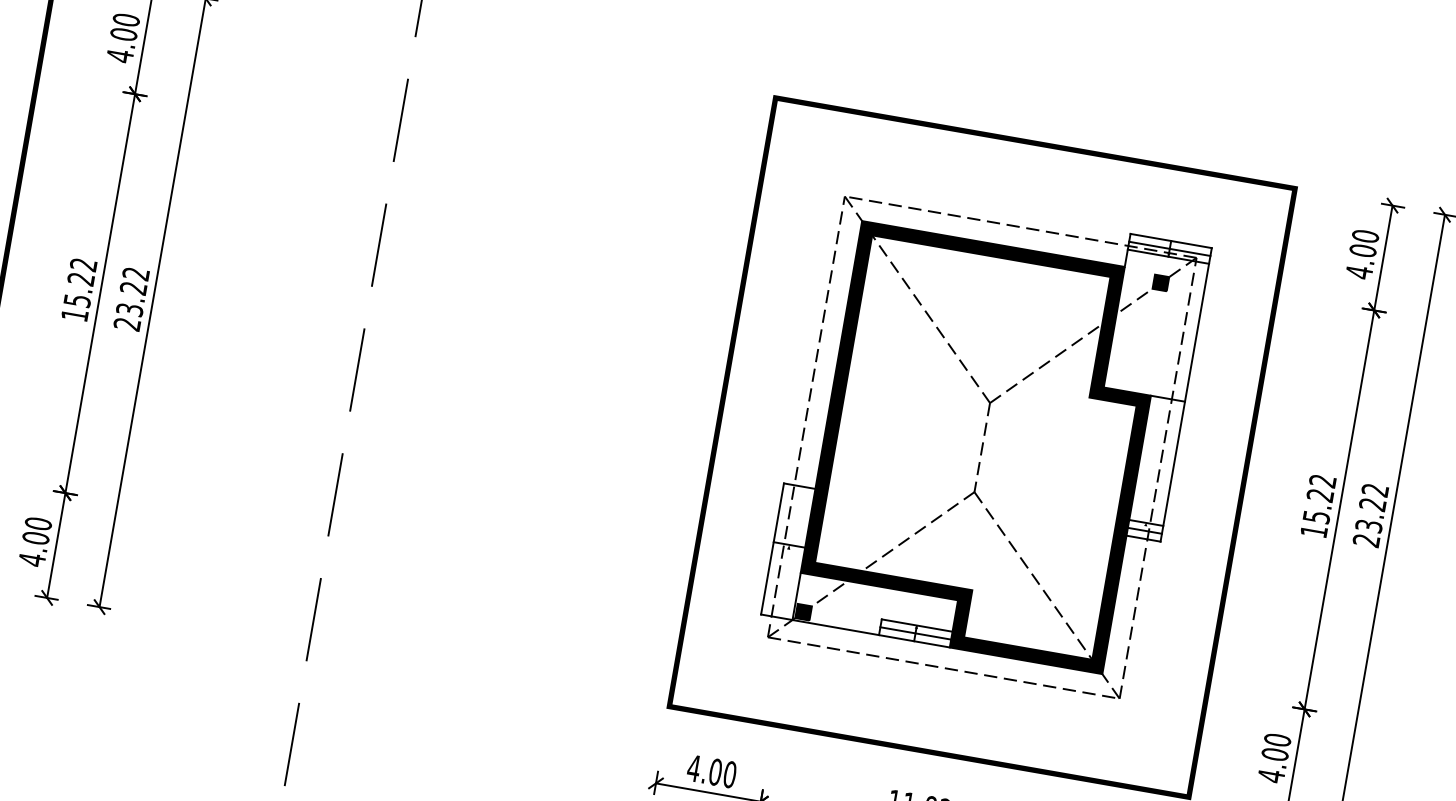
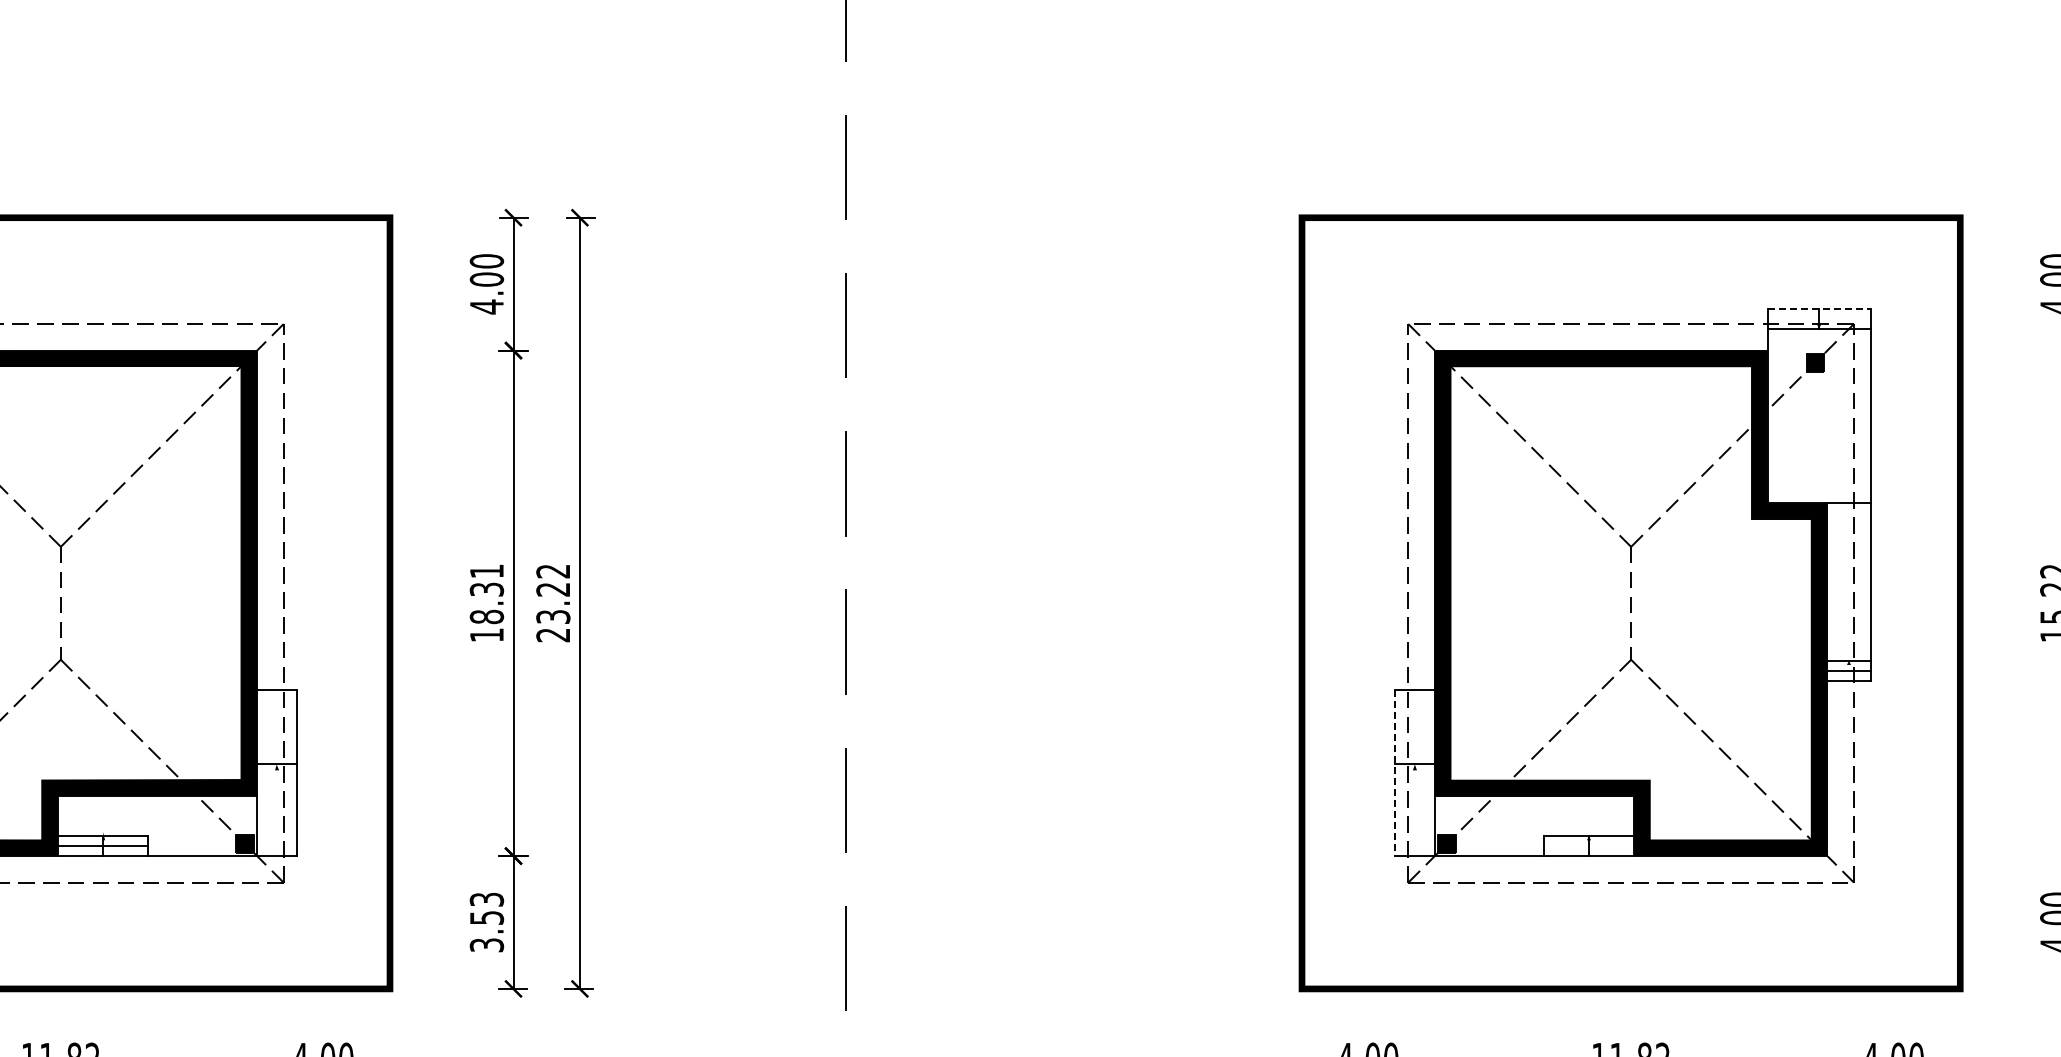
line: (1171, 240) -> (1819, 308), solid -> dashed
line: (1169, 248) -> (1818, 318), removed
text: (80, 282) -> (486, 594), 15.22 -> 18.31
text: (34, 541) -> (486, 922), 4.00 -> 3.53
line: (772, 549) -> (1395, 773), solid -> dashed
line: (915, 633) -> (1589, 846), removed

